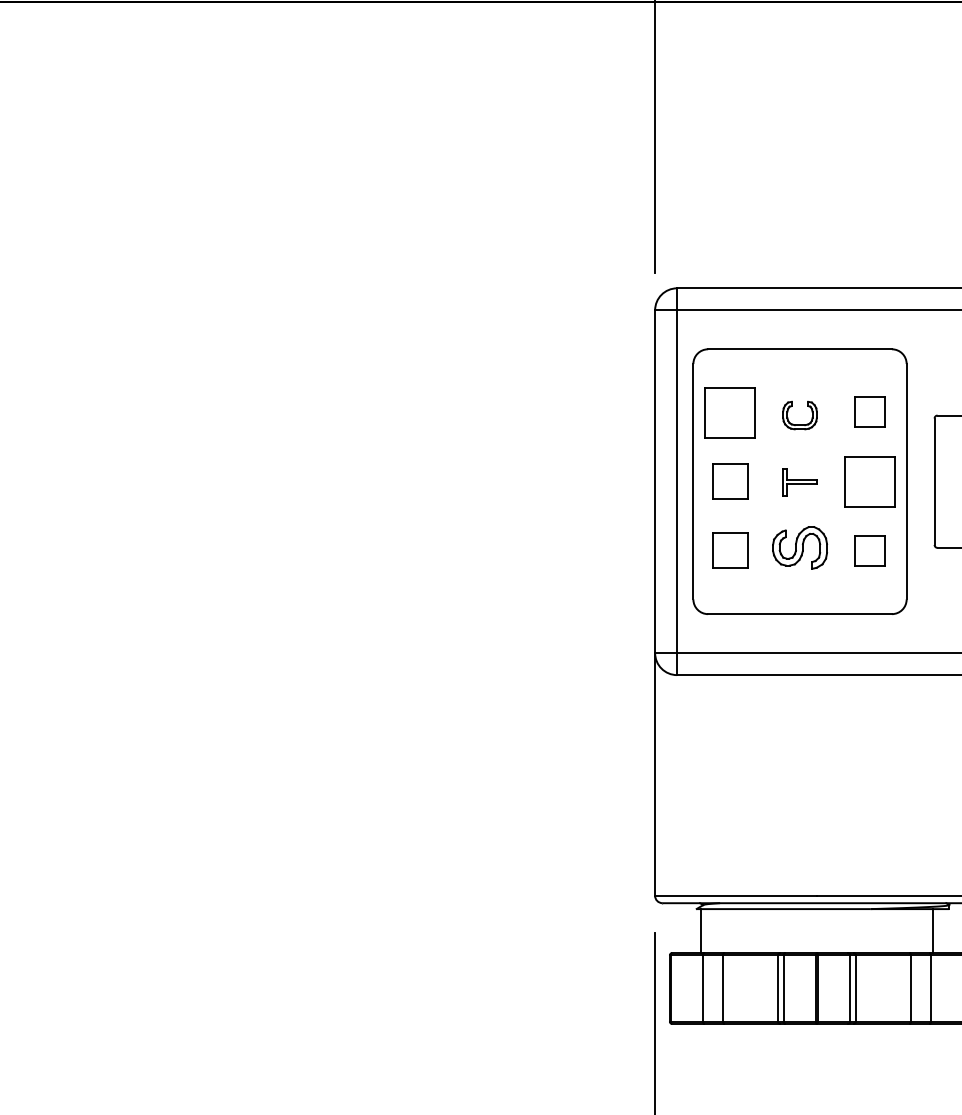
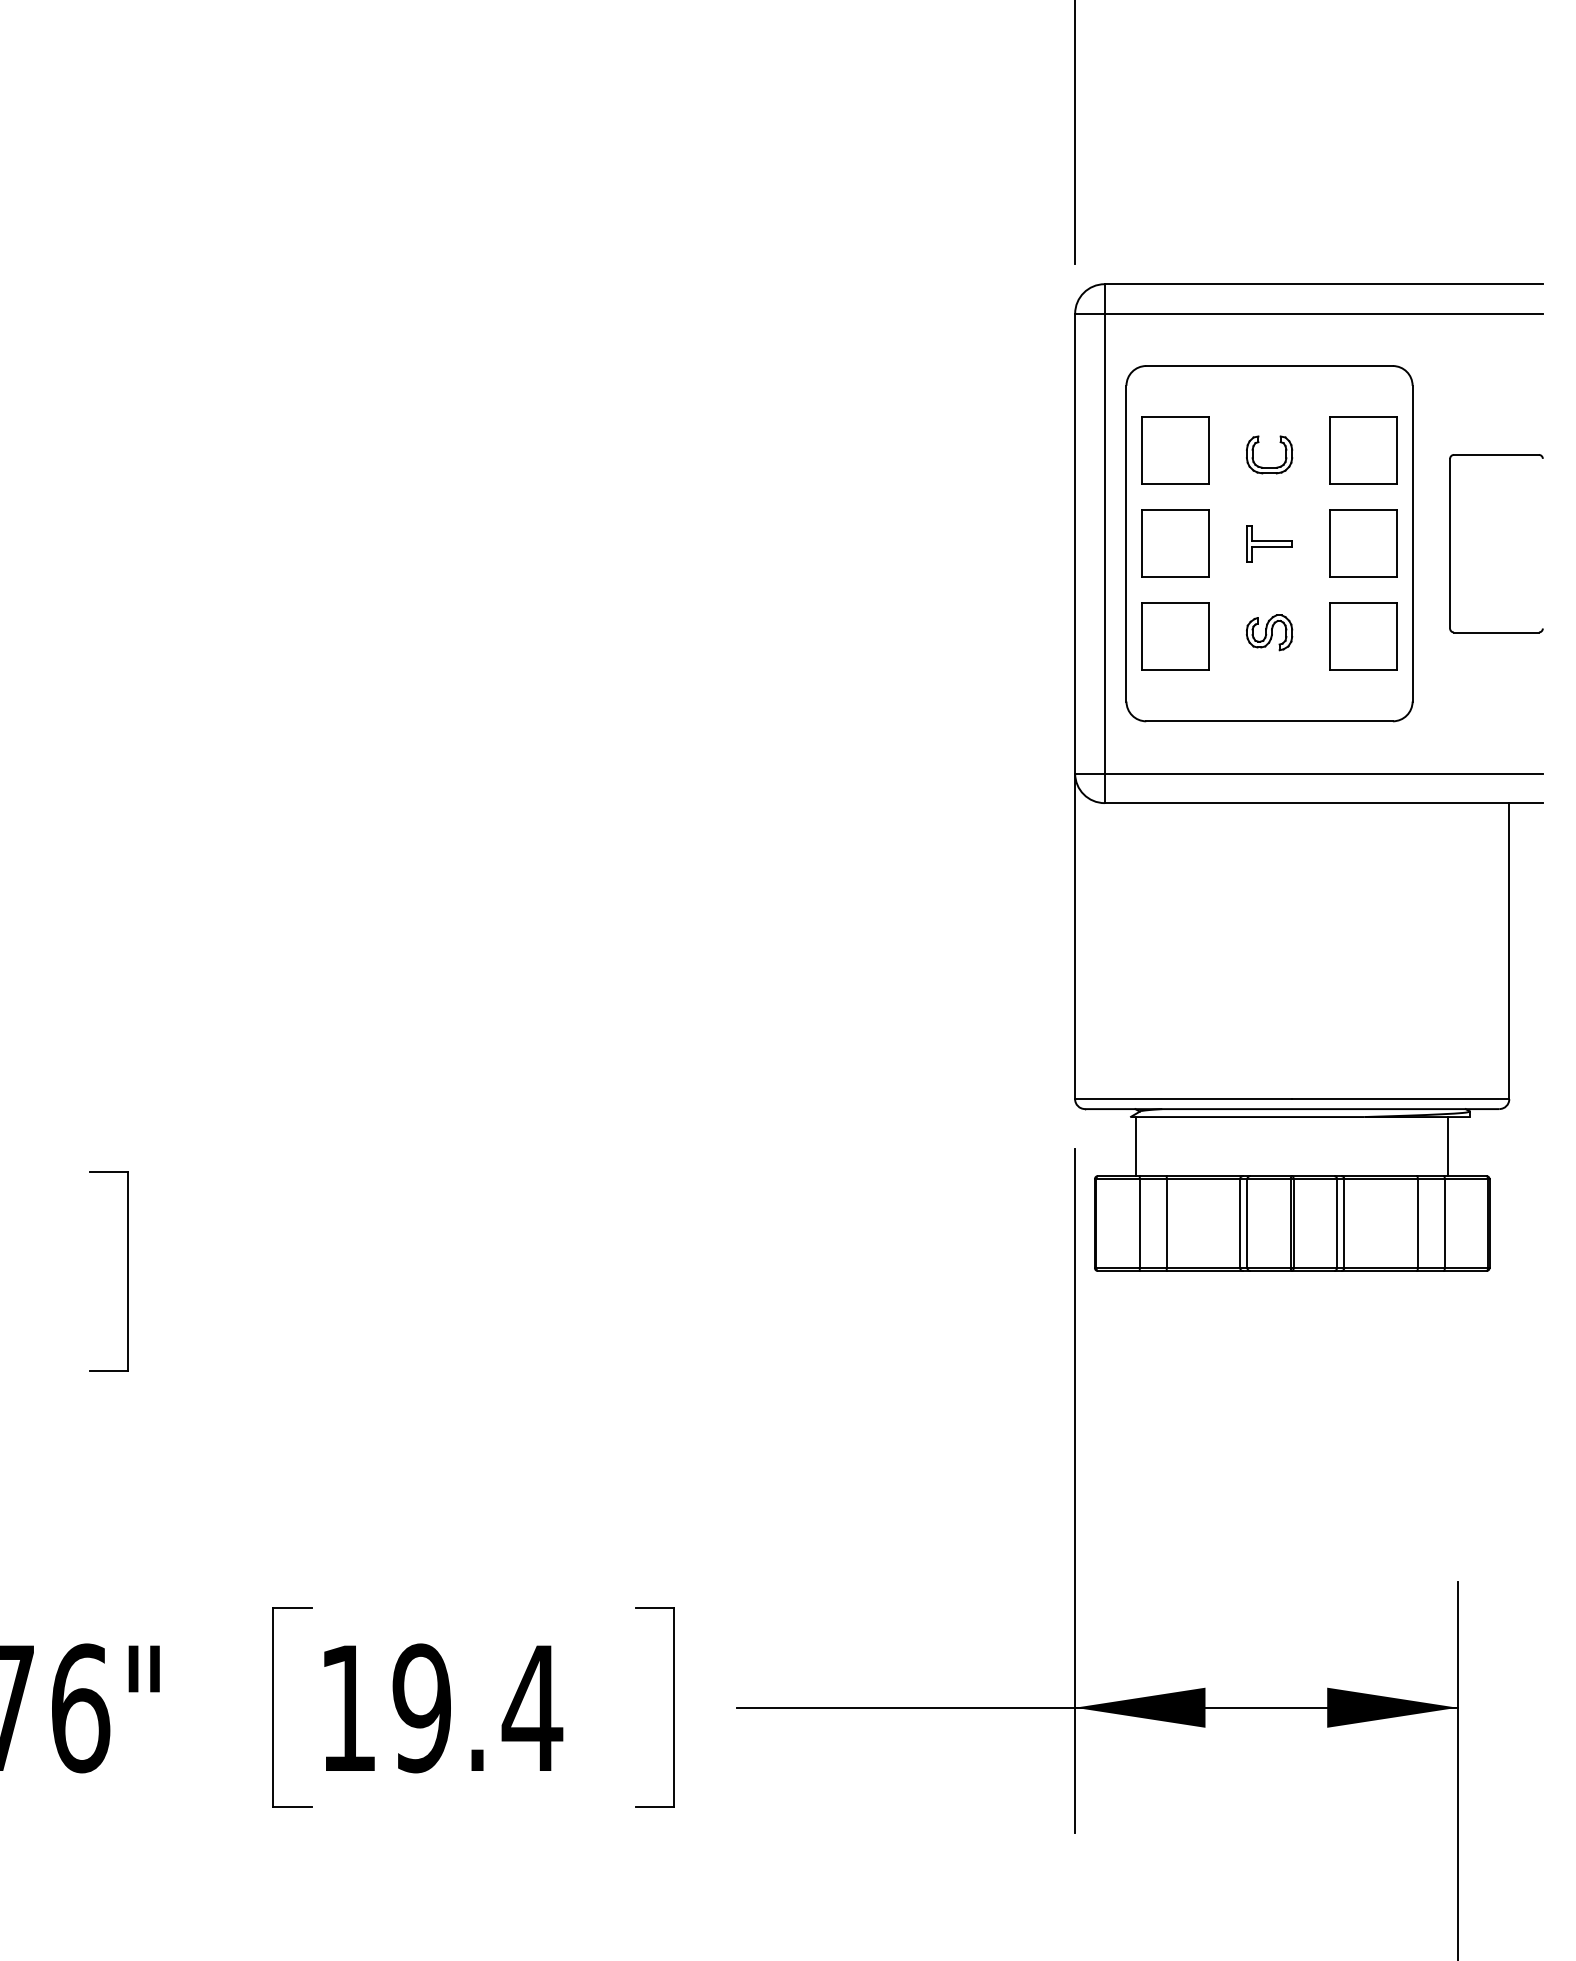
part: (870, 412) -> (1363, 450), size x1.67
part: (729, 481) -> (1175, 543), size x1.43
part: (799, 547) -> (1269, 632), size x0.62
part: (729, 550) -> (1175, 636), size x1.43
part: (870, 550) -> (1363, 636), size x1.67

